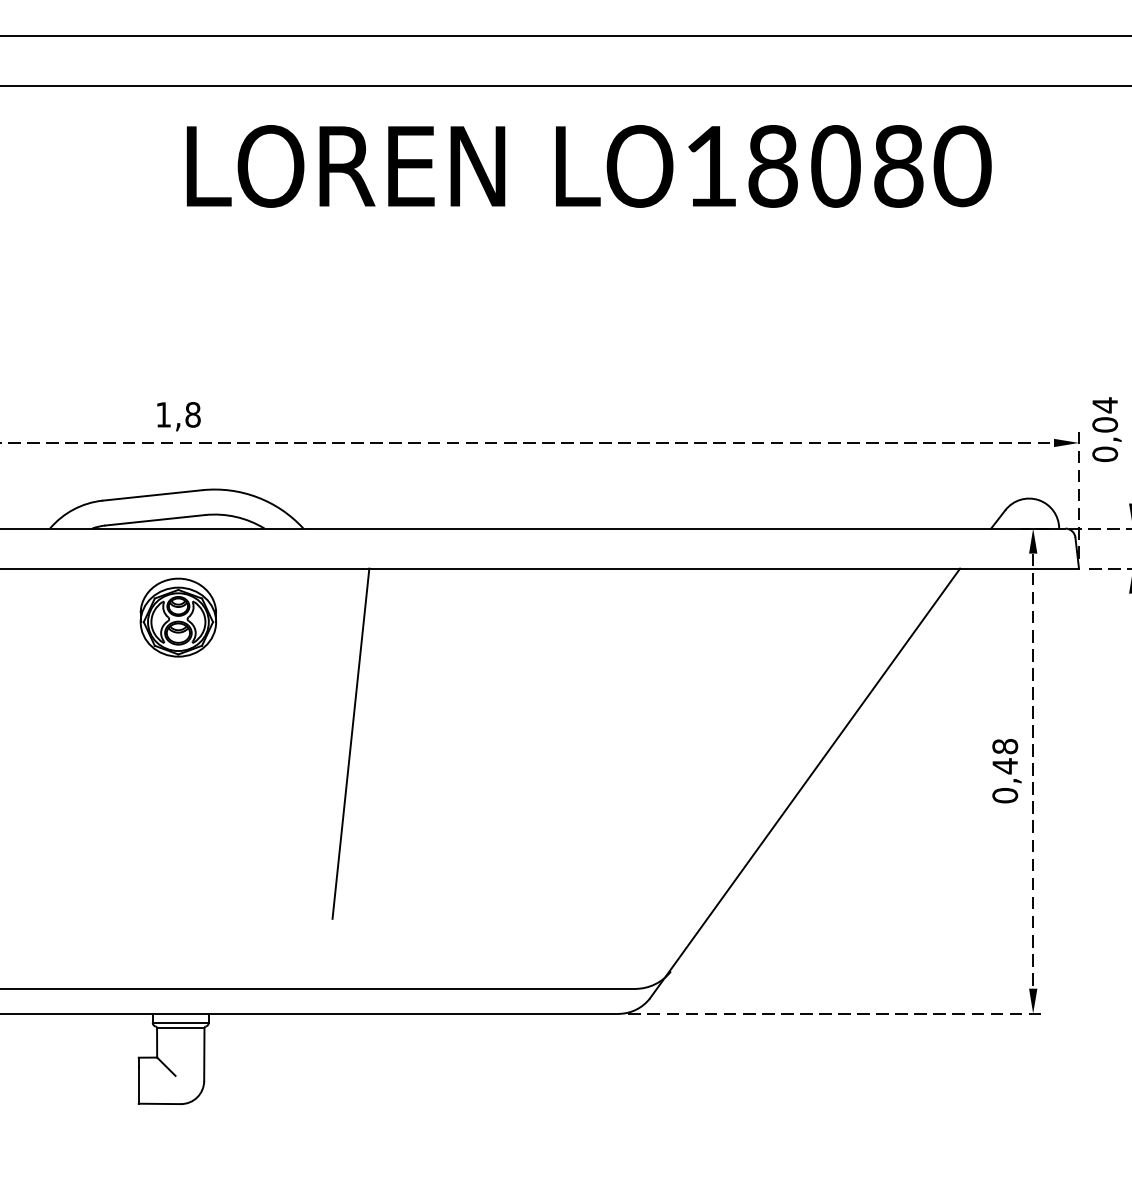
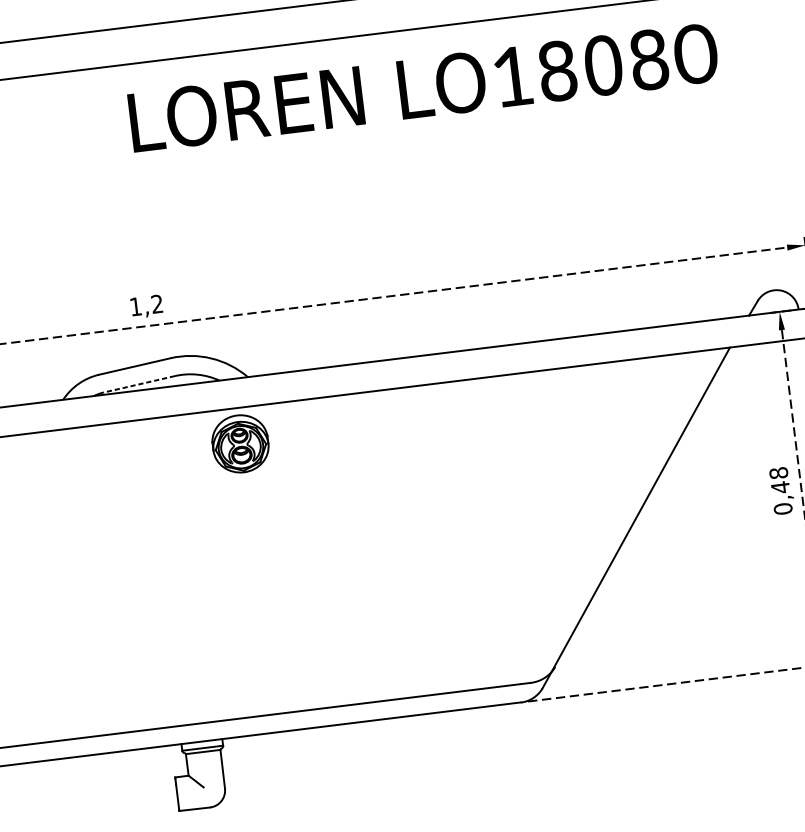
text: (192, 414) -> (156, 303), 1,8 -> 1,2
line: (154, 520) -> (138, 384), solid -> dashed
part: (177, 617) -> (239, 443), moved
line: (350, 743) -> (301, 529), removed

